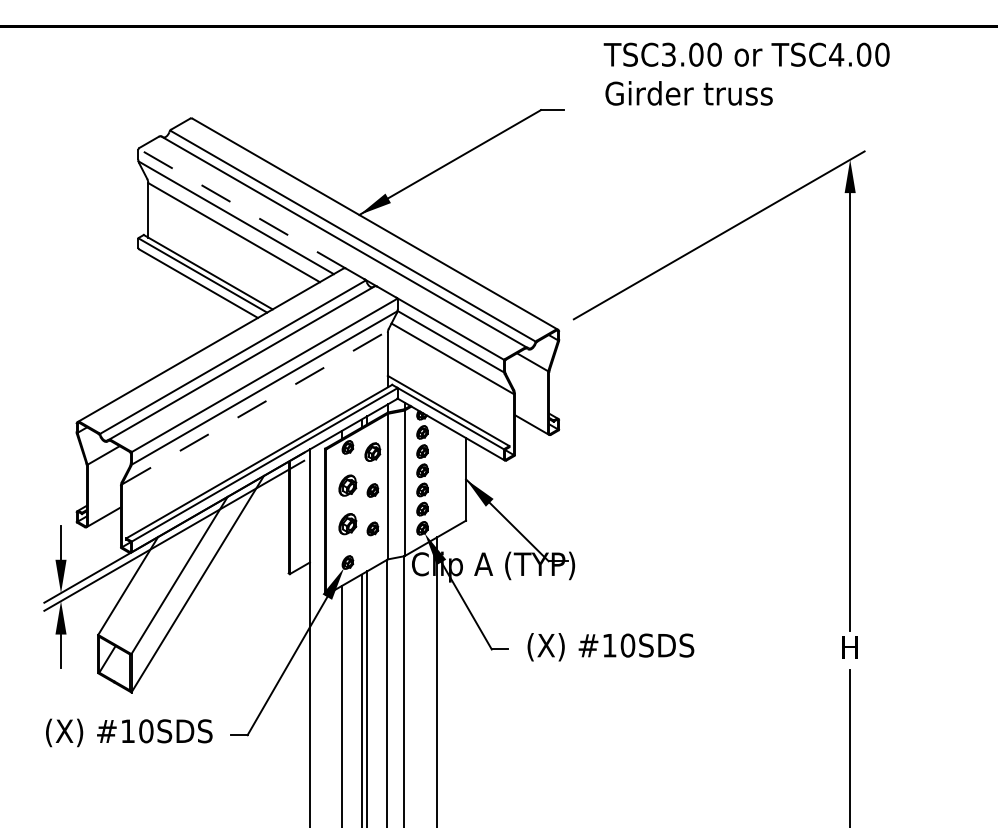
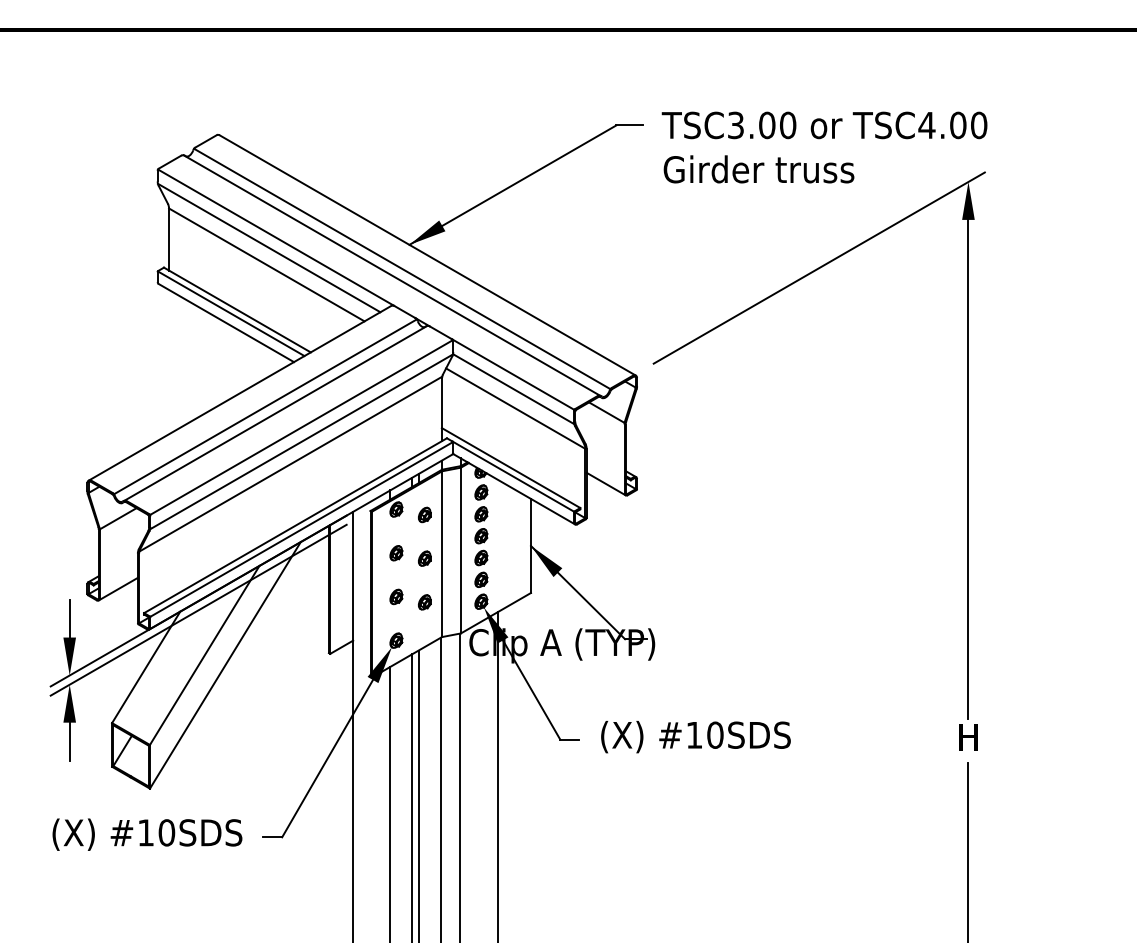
text: (746, 74) -> (824, 147), moved
line: (241, 208) -> (275, 237), dashed -> solid
line: (254, 407) -> (290, 464), dashed -> solid
part: (372, 451) -> (424, 514), size x0.71
part: (347, 486) -> (396, 553), size x0.62
part: (347, 523) -> (396, 596), size x0.62

